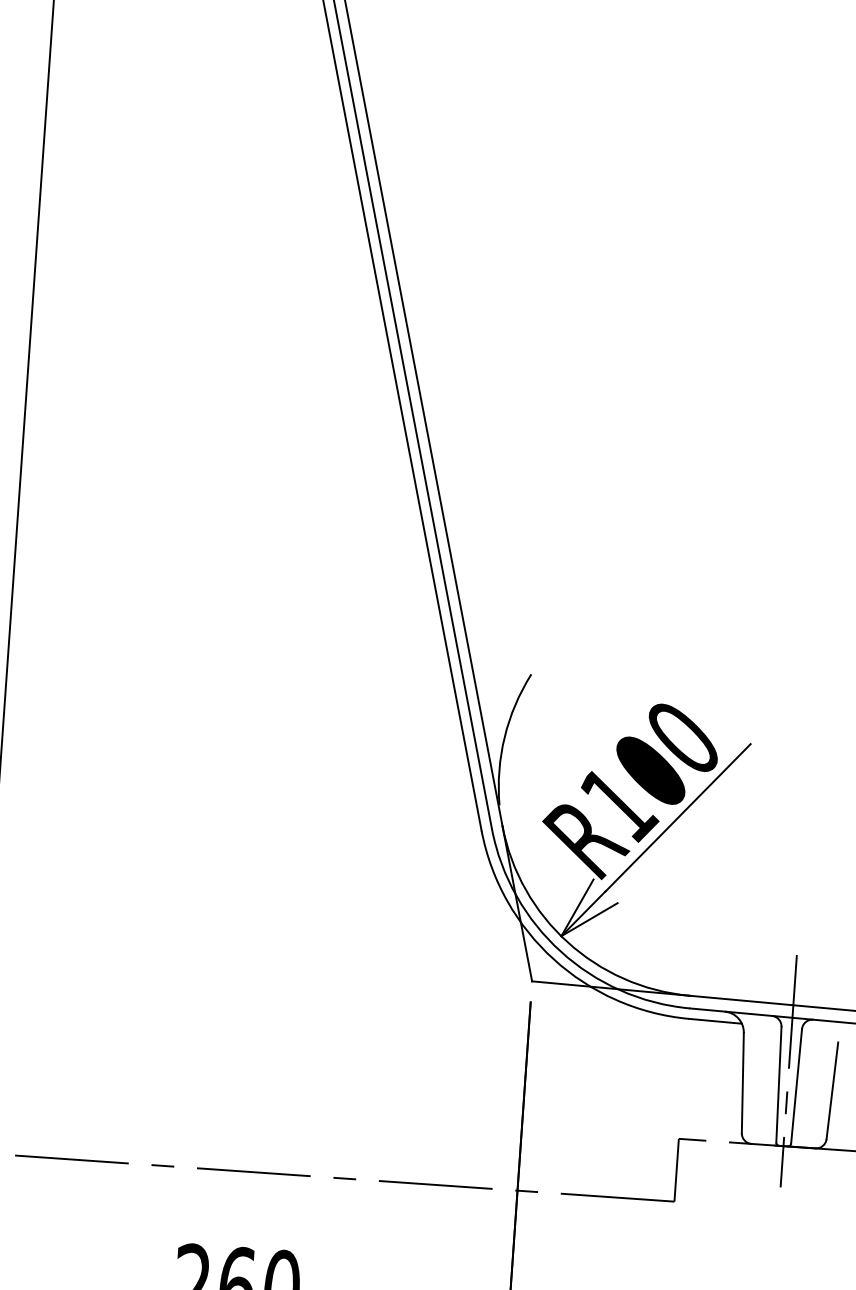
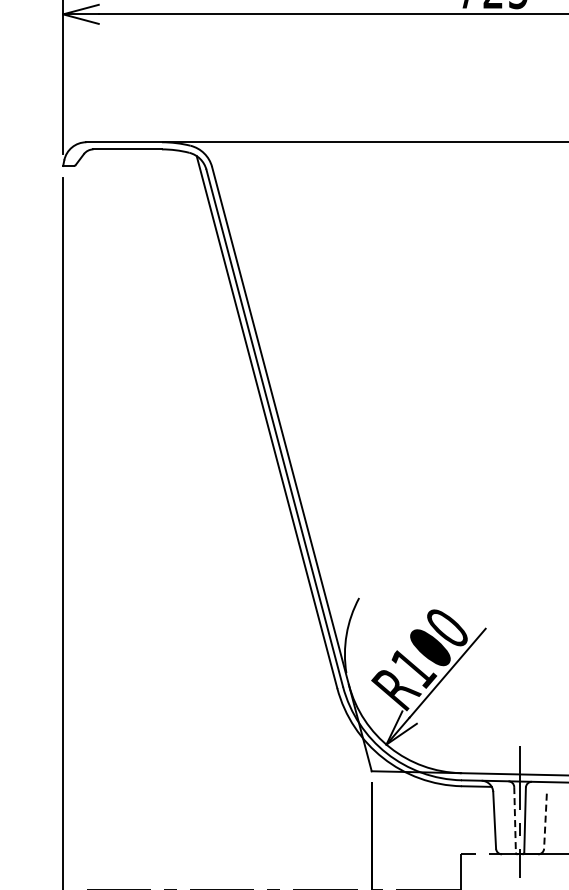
line: (779, 1084) -> (515, 819), solid -> dashed
line: (832, 1091) -> (545, 821), solid -> dashed

